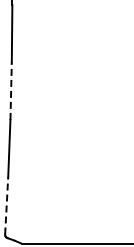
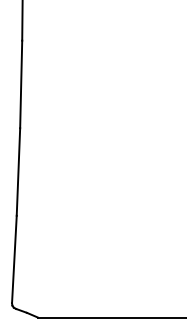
line: (11, 91) -> (21, 84), dashed -> solid
line: (6, 205) -> (14, 258), dashed -> solid

